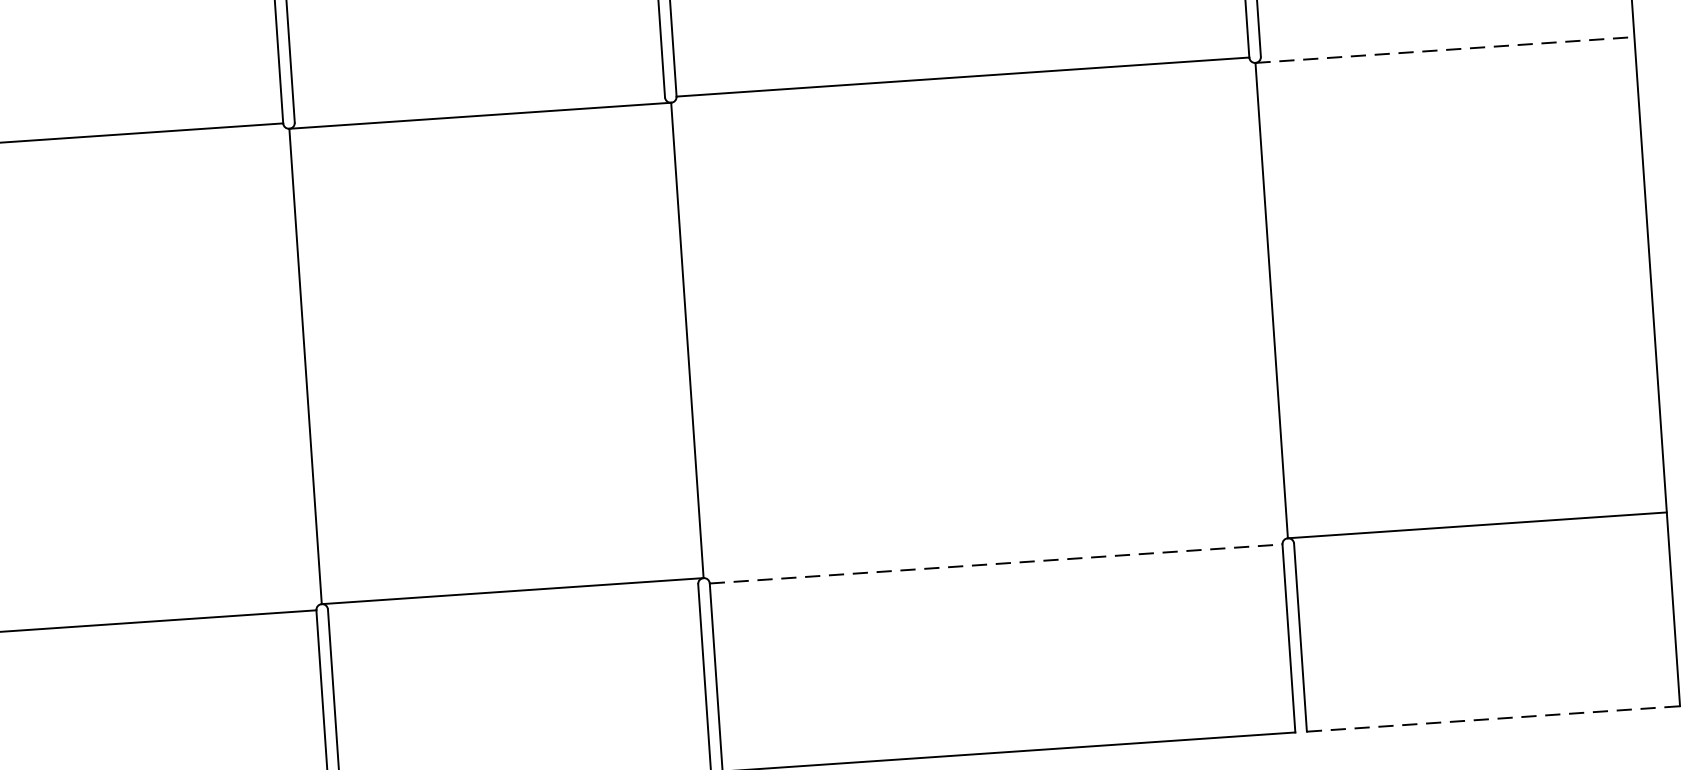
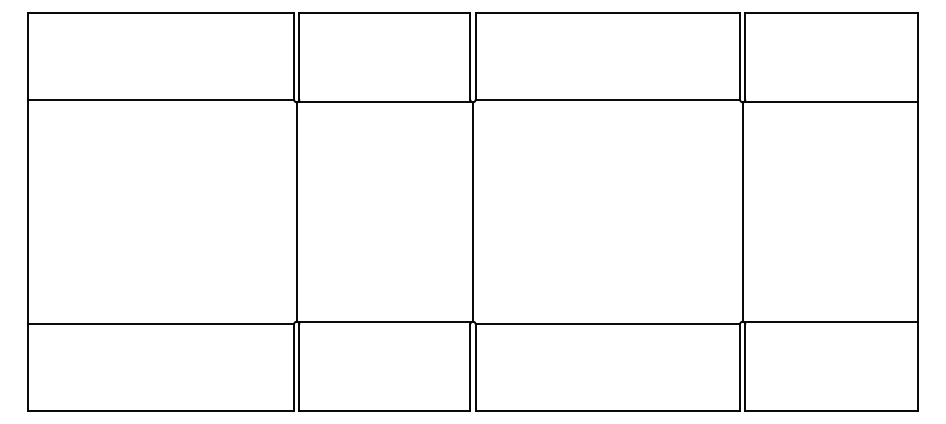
line: (1445, 50) -> (830, 102), dashed -> solid
line: (997, 564) -> (608, 324), dashed -> solid
line: (1493, 719) -> (831, 411), dashed -> solid

